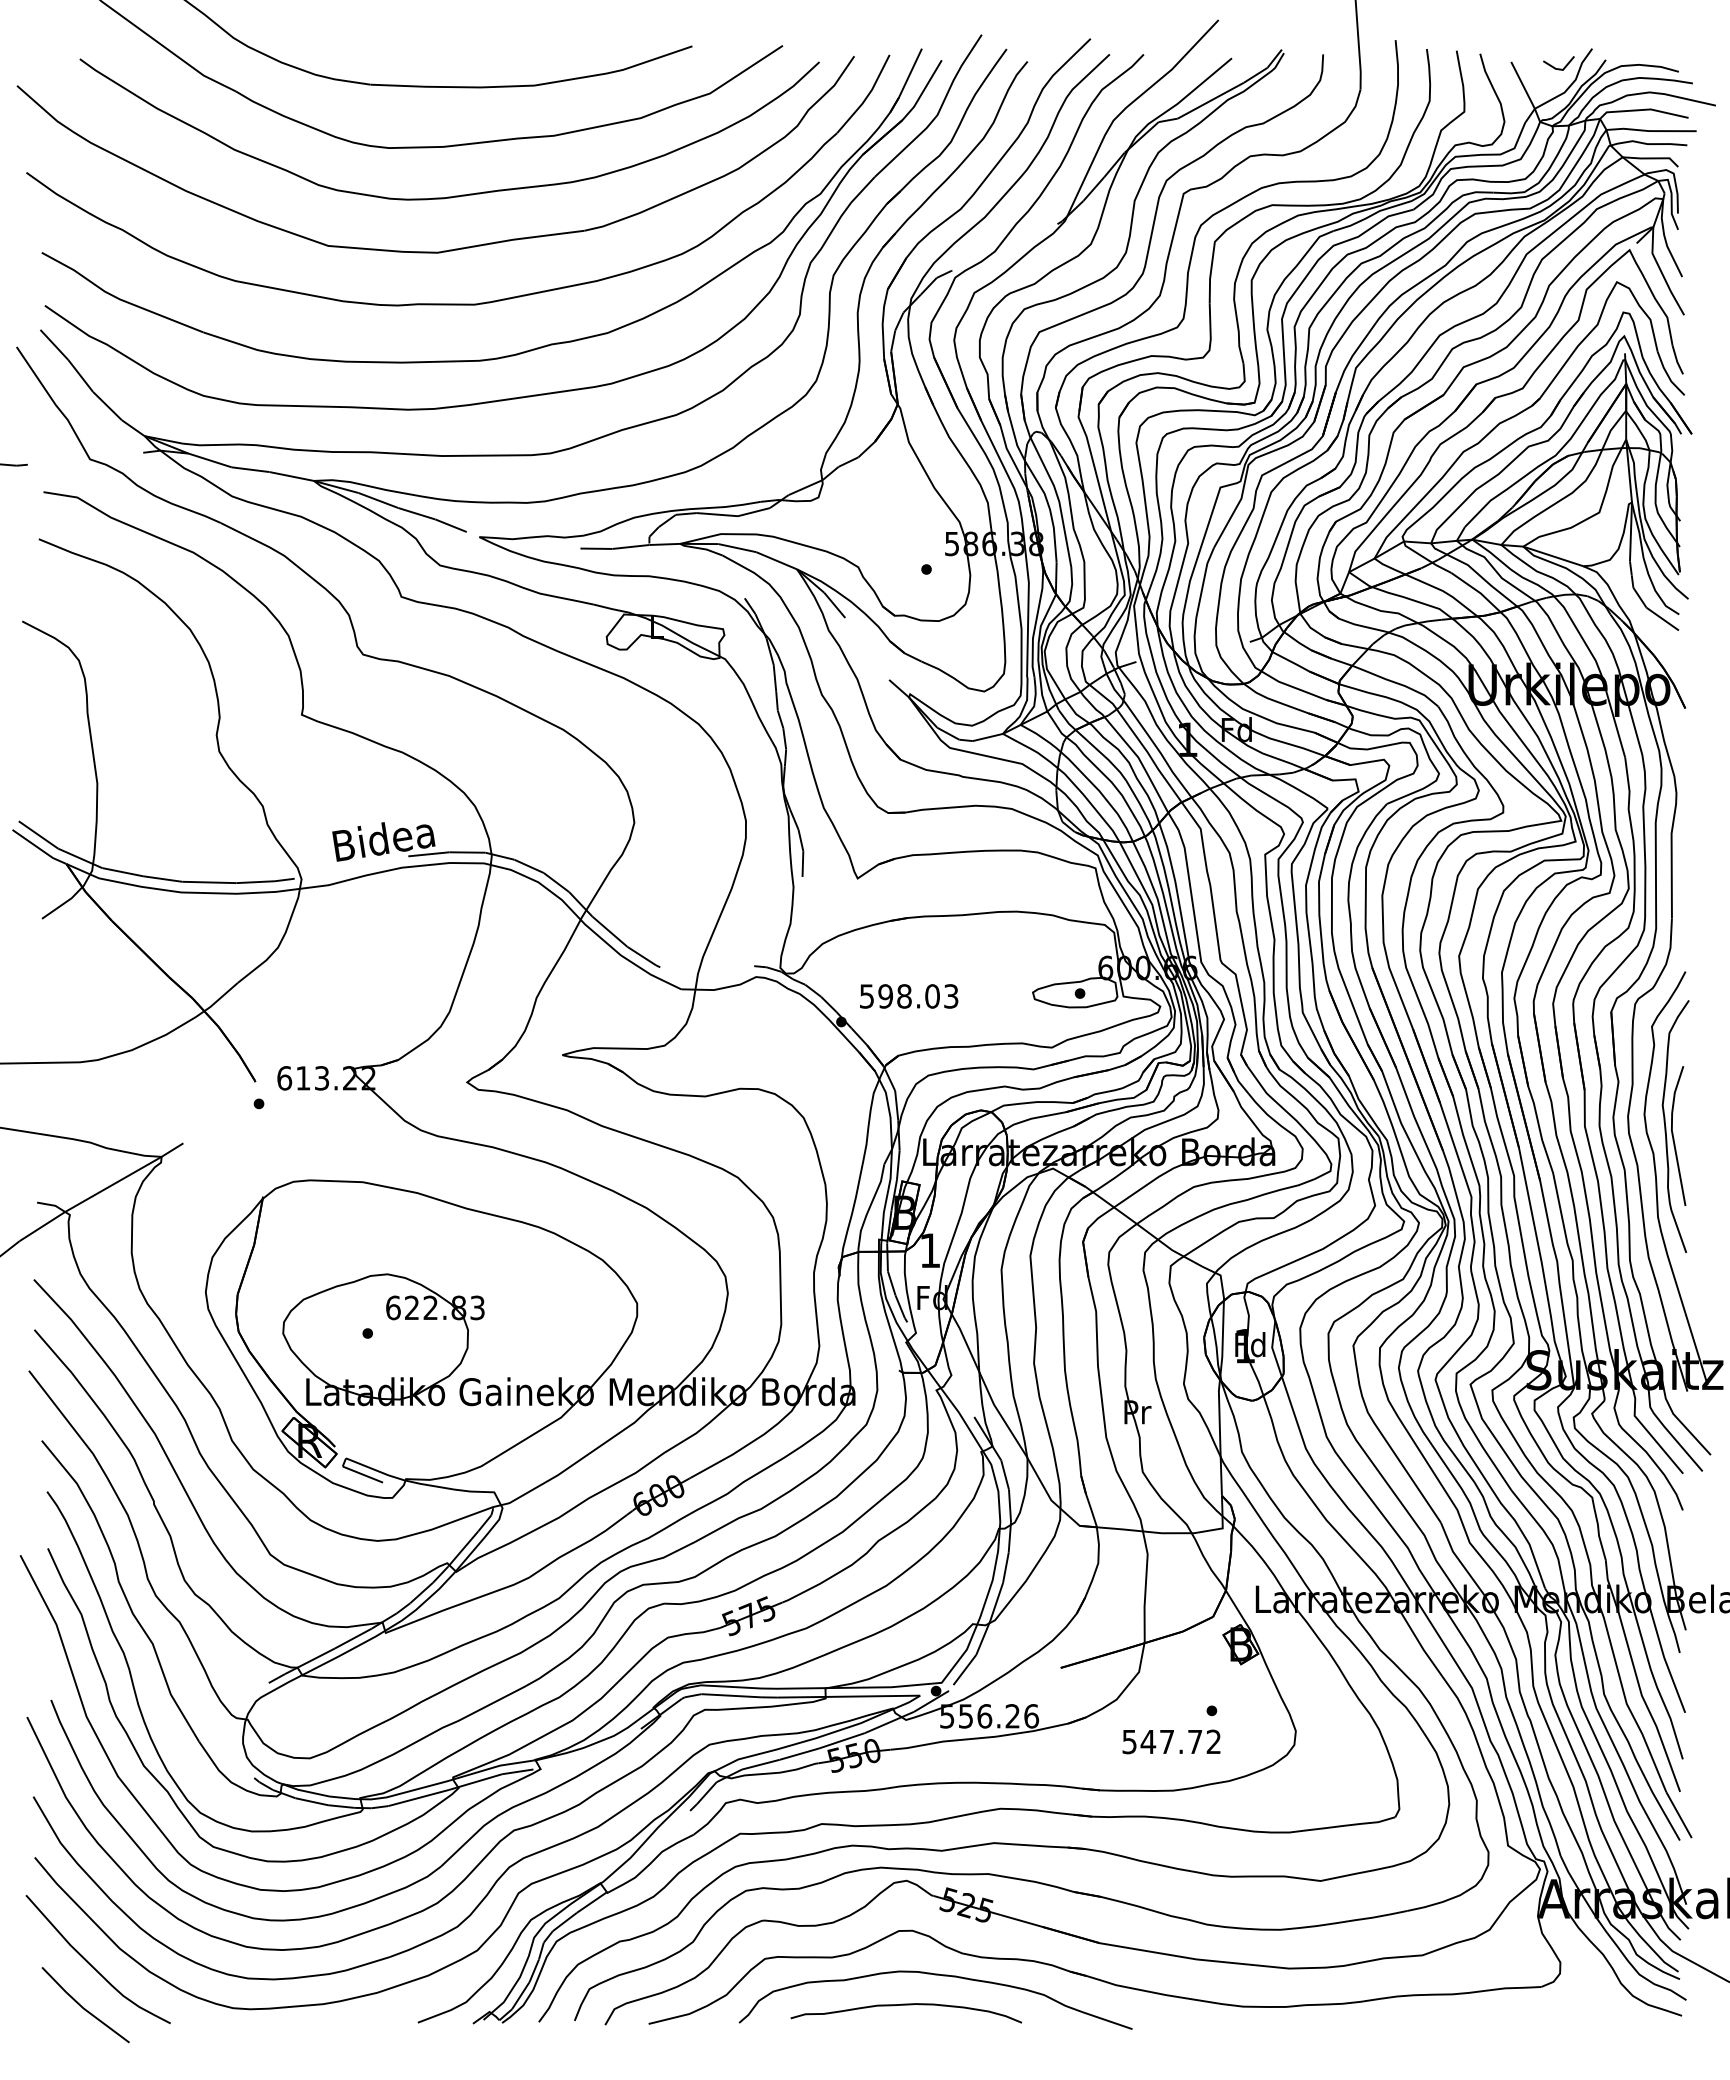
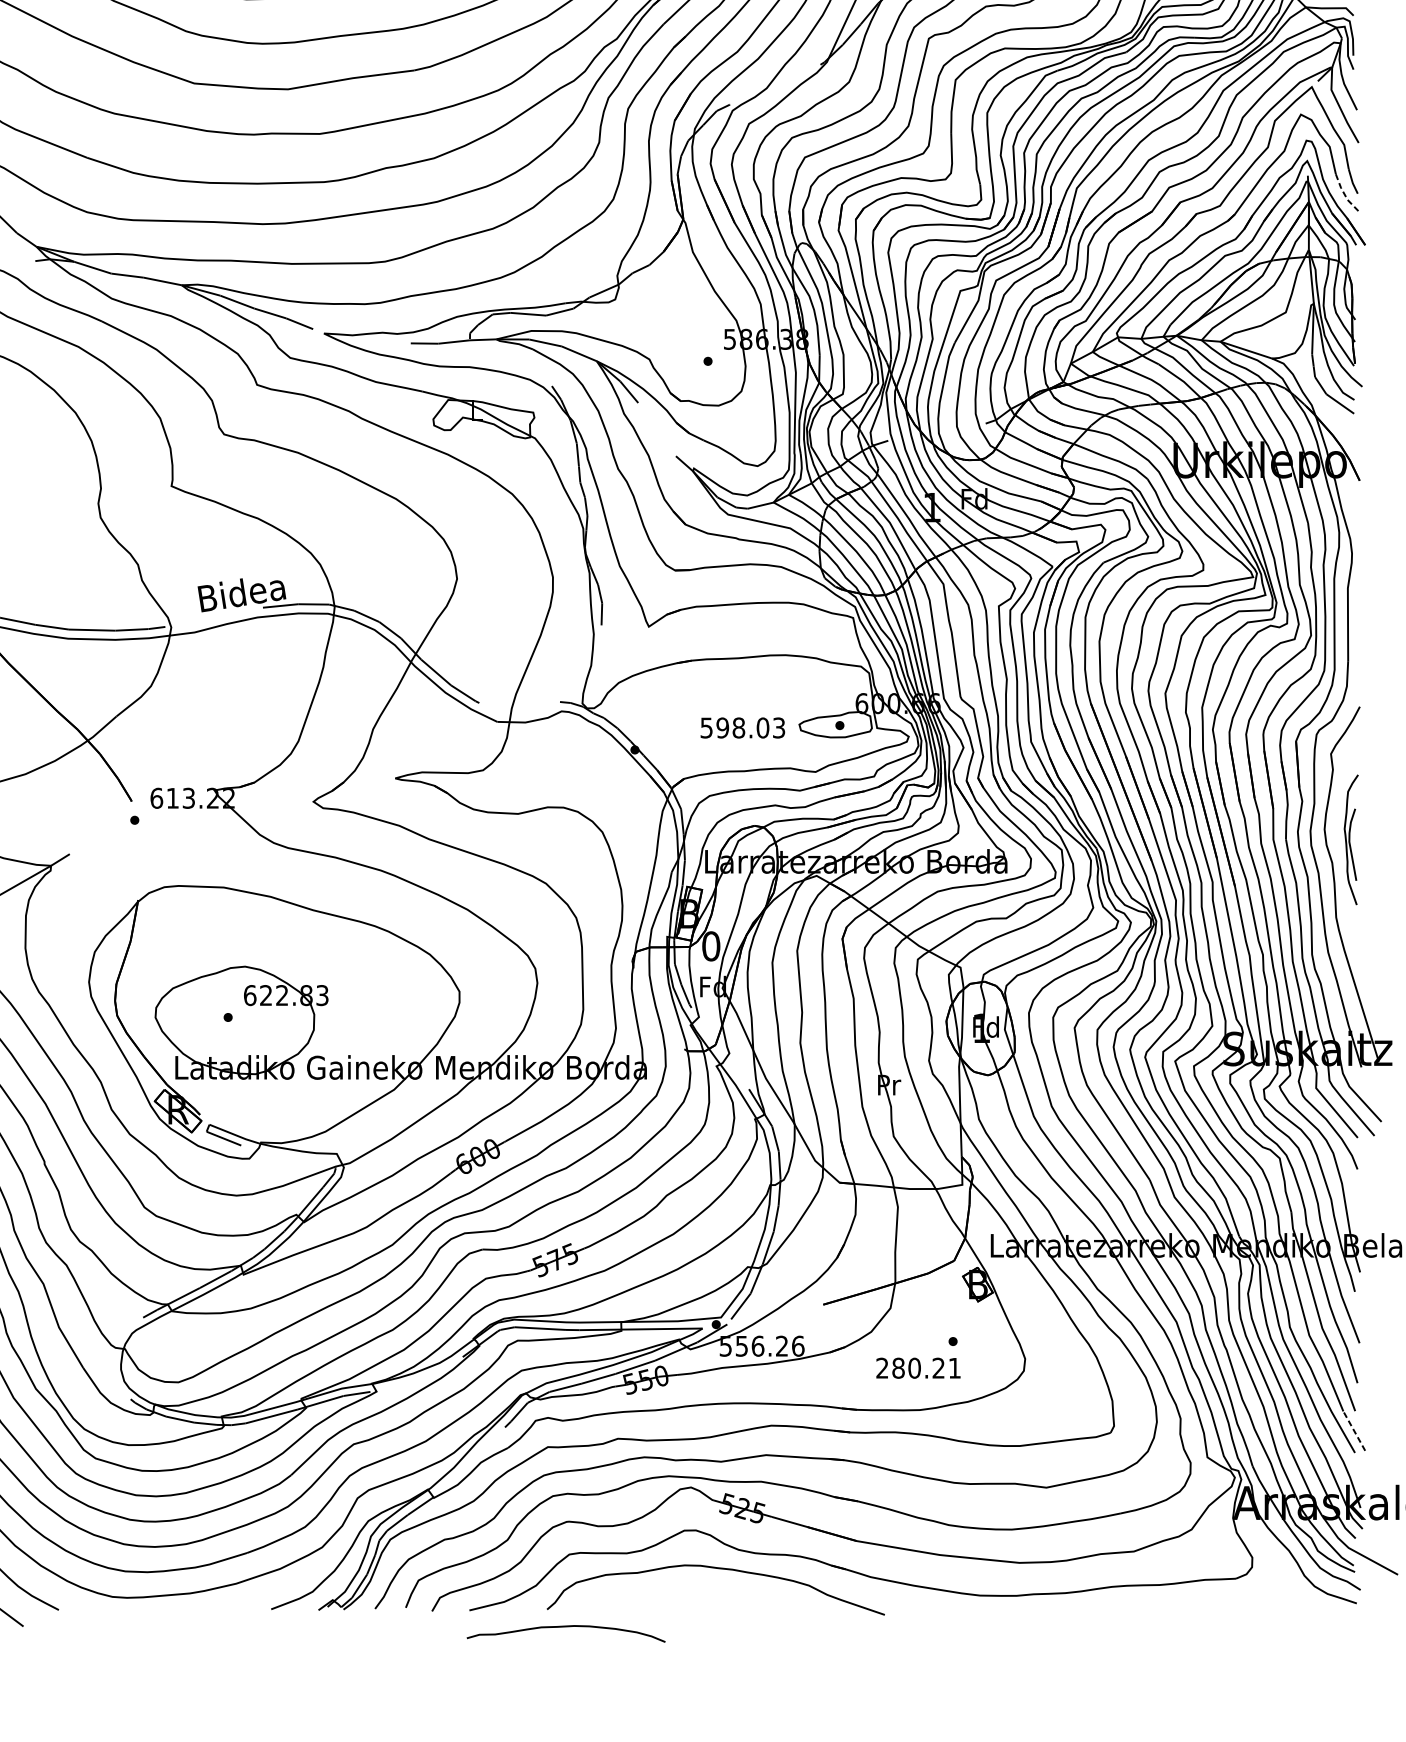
line: (1668, 375) -> (1345, 194), solid -> dashed
text: (909, 996) -> (743, 728), moved
part: (1675, 1126) -> (1351, 839), size x0.6
text: (929, 1250) -> (710, 946), 1 -> 0
text: (1171, 1741) -> (918, 1367), 547.72 -> 280.21
line: (1678, 1814) -> (1353, 1430), solid -> dashed
curve: (906, 2005) -> (566, 1627), moved

